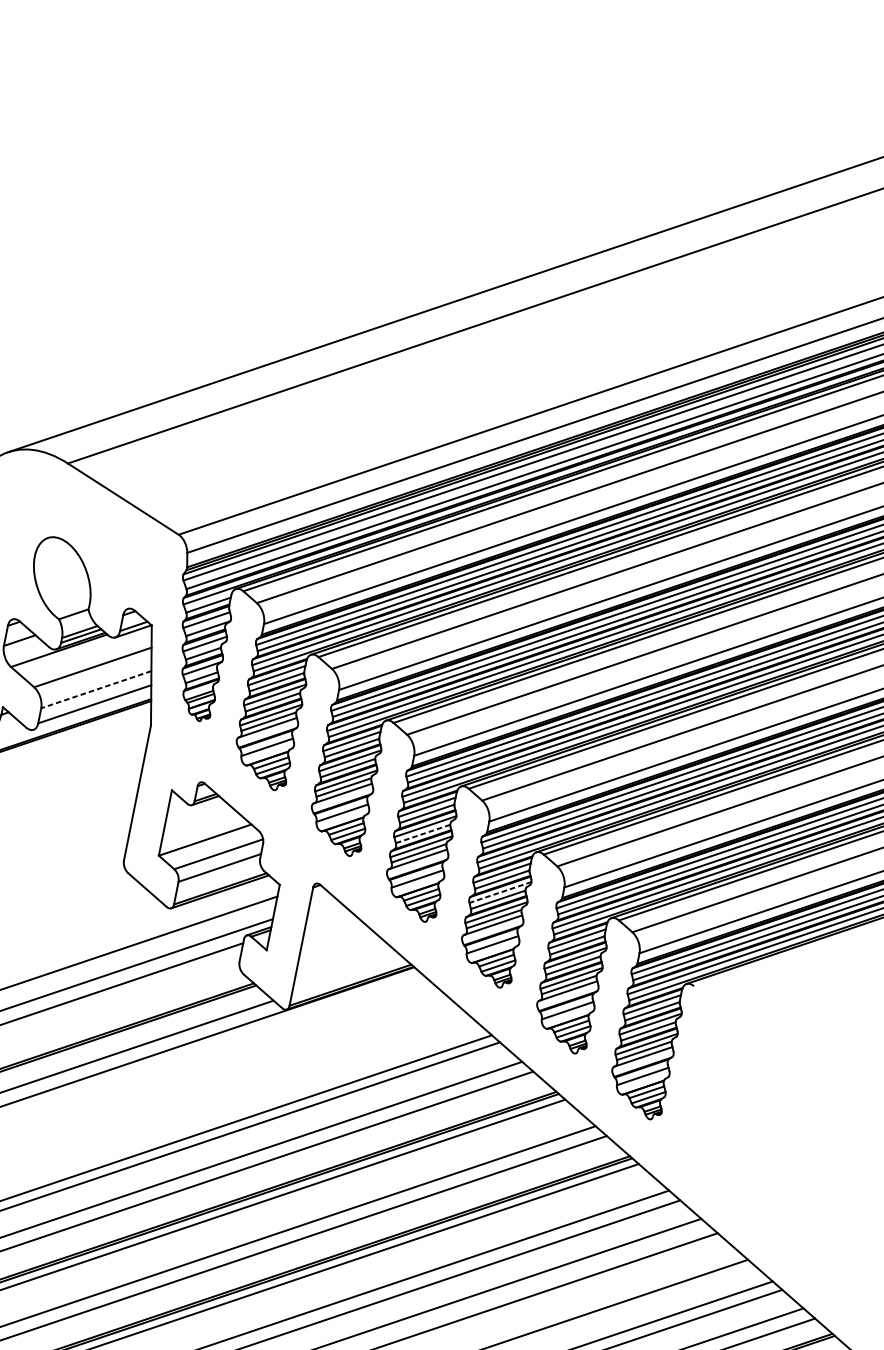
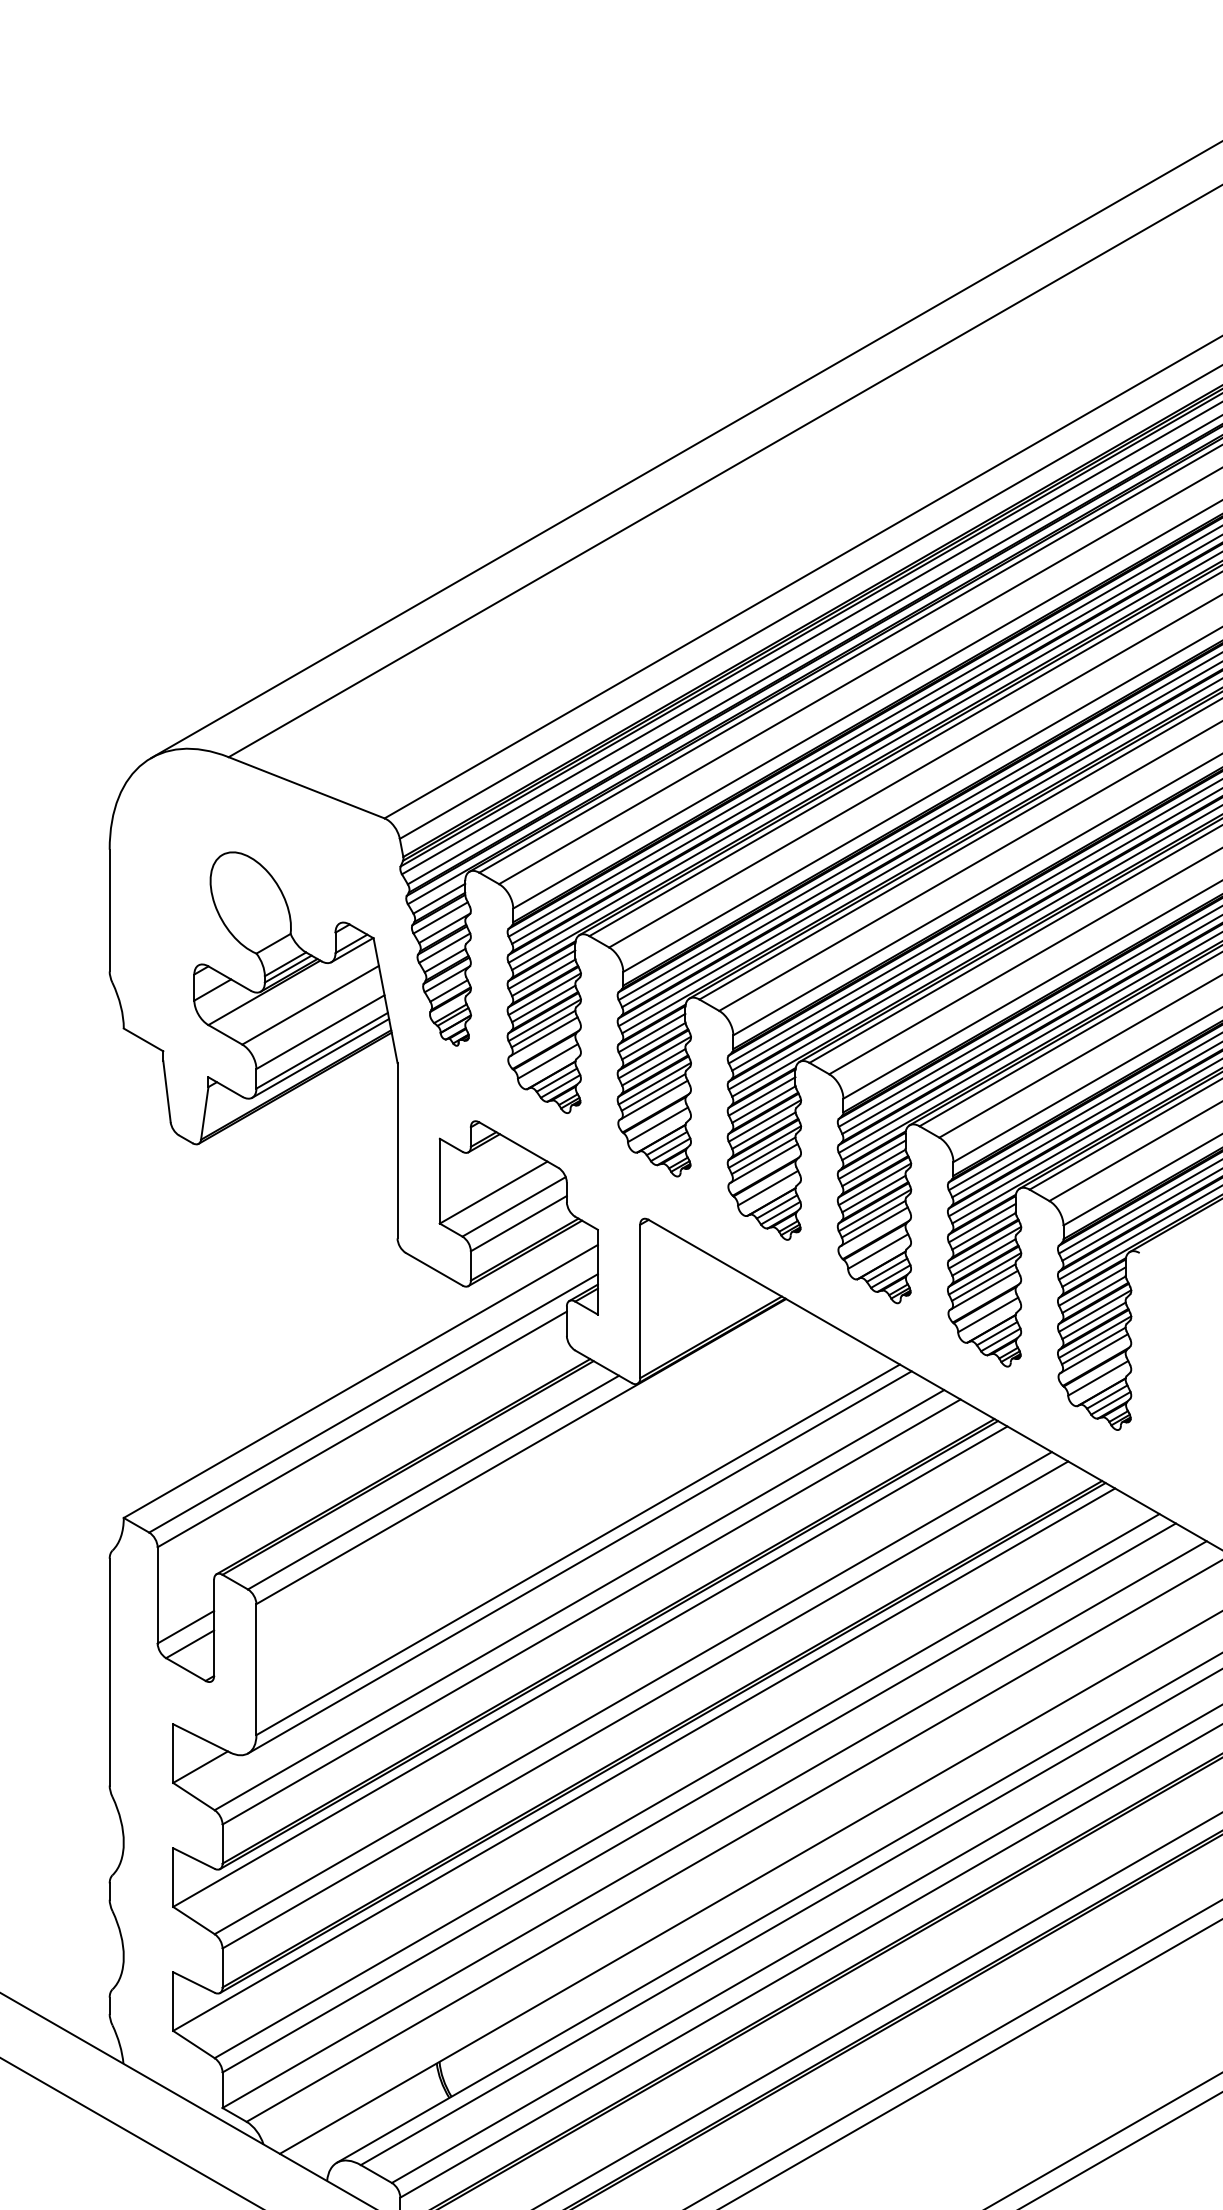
line: (96, 689) -> (320, 1032), dashed -> solid
line: (92, 710) -> (320, 1058), added
line: (422, 833) -> (763, 1130), dashed -> solid
line: (500, 892) -> (874, 1184), dashed -> solid

